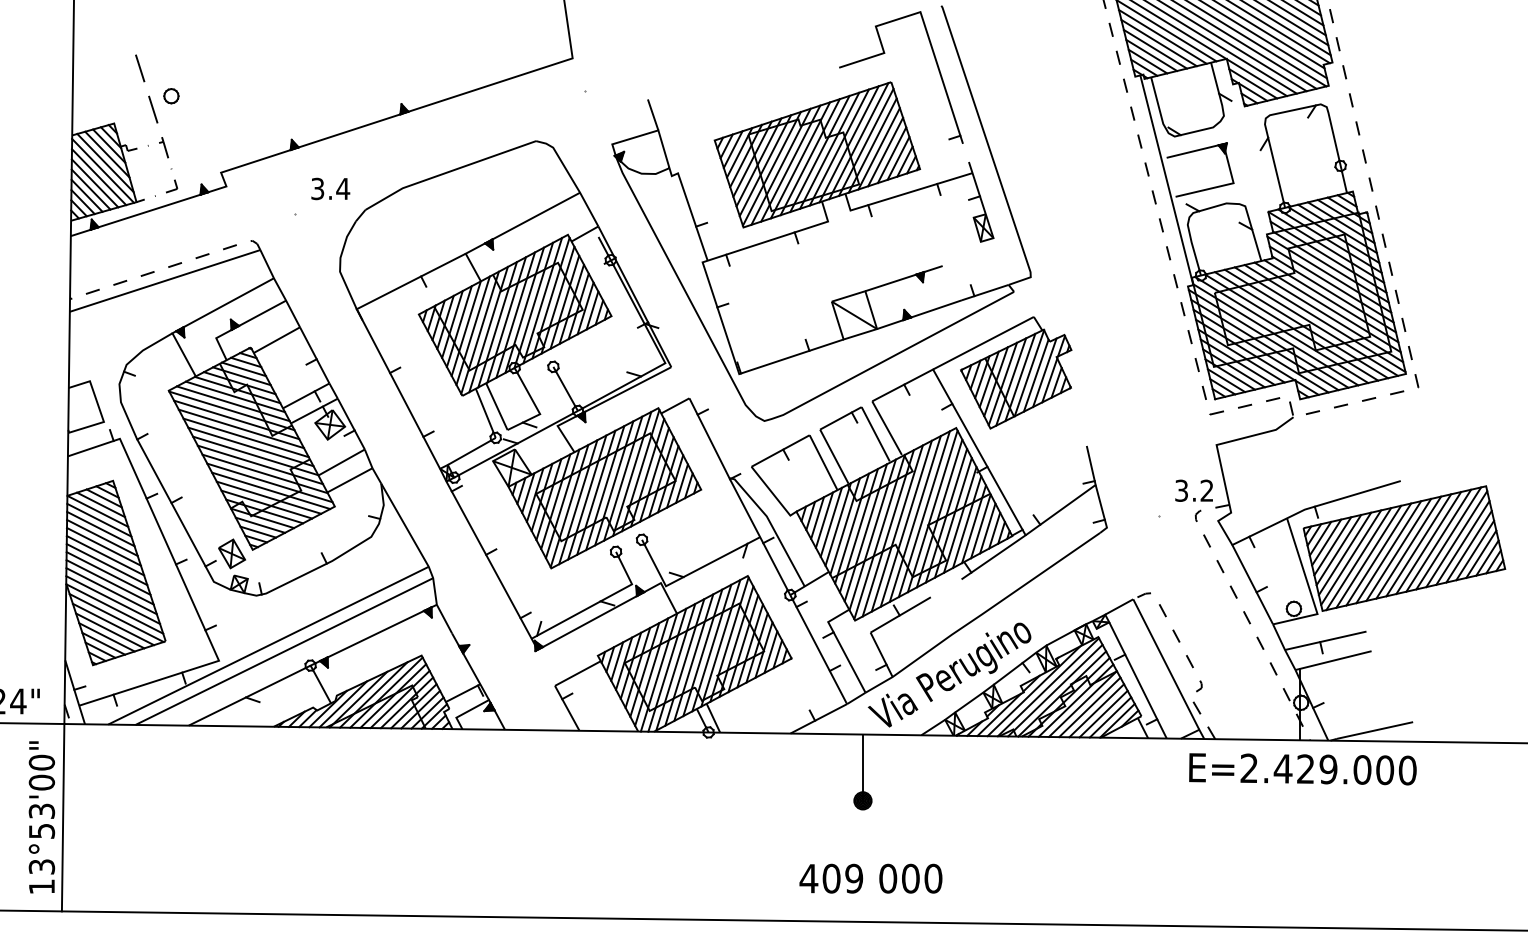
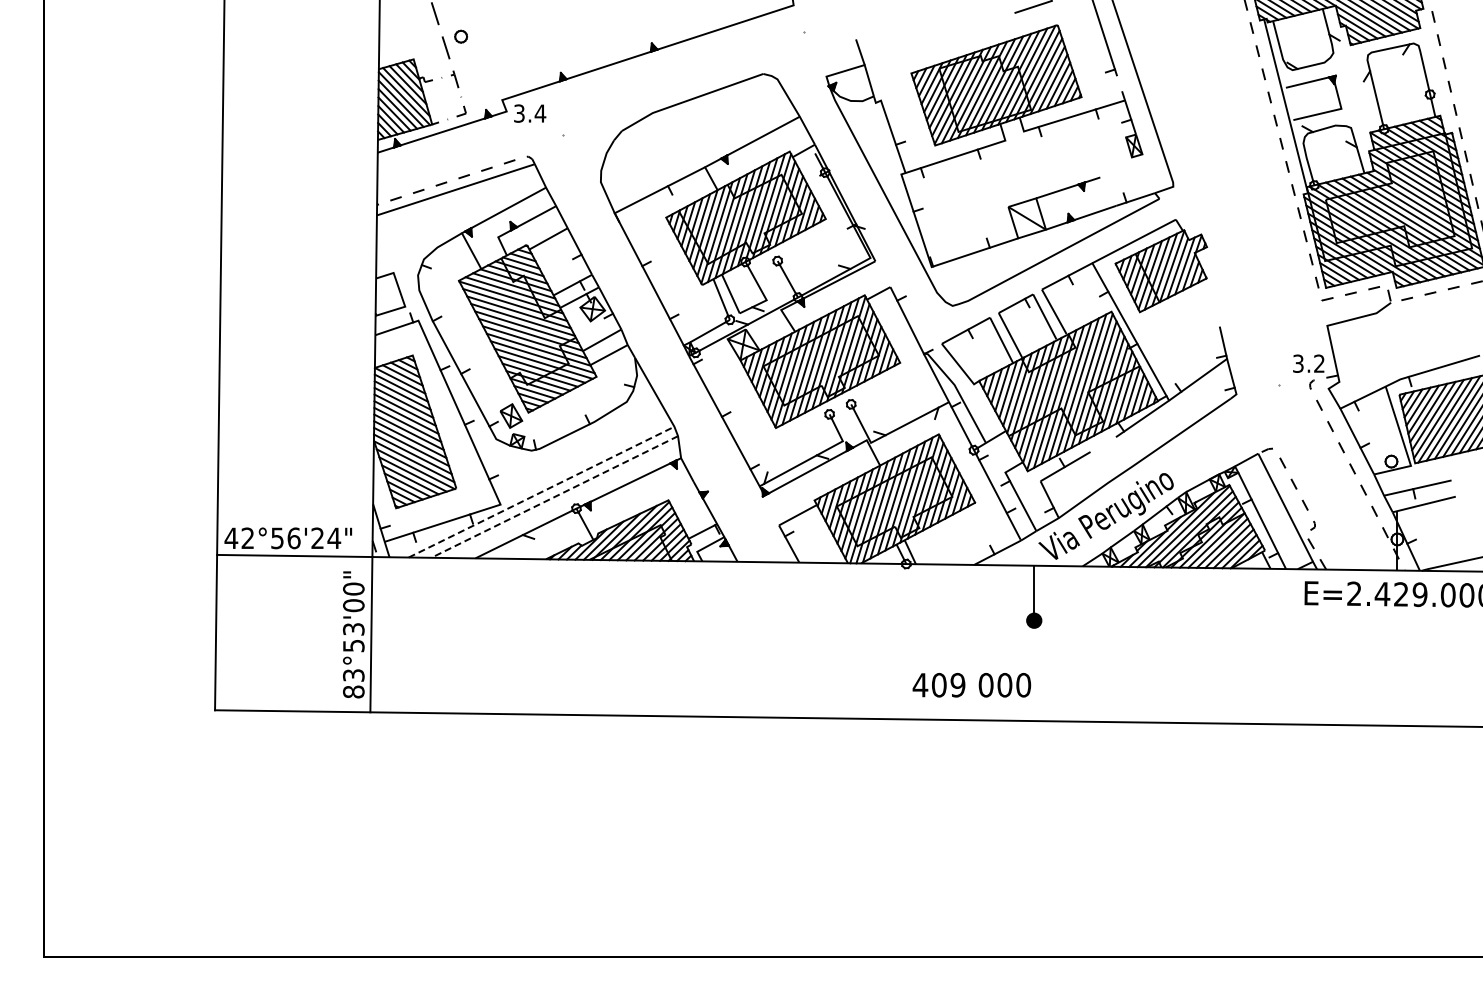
text: (331, 188) -> (530, 113), moved
line: (269, 644) -> (542, 491), solid -> dashed
line: (284, 652) -> (554, 497), solid -> dashed
text: (870, 879) -> (971, 685), moved
text: (41, 886) -> (353, 691), 13°53'00" -> 83°53'00"

